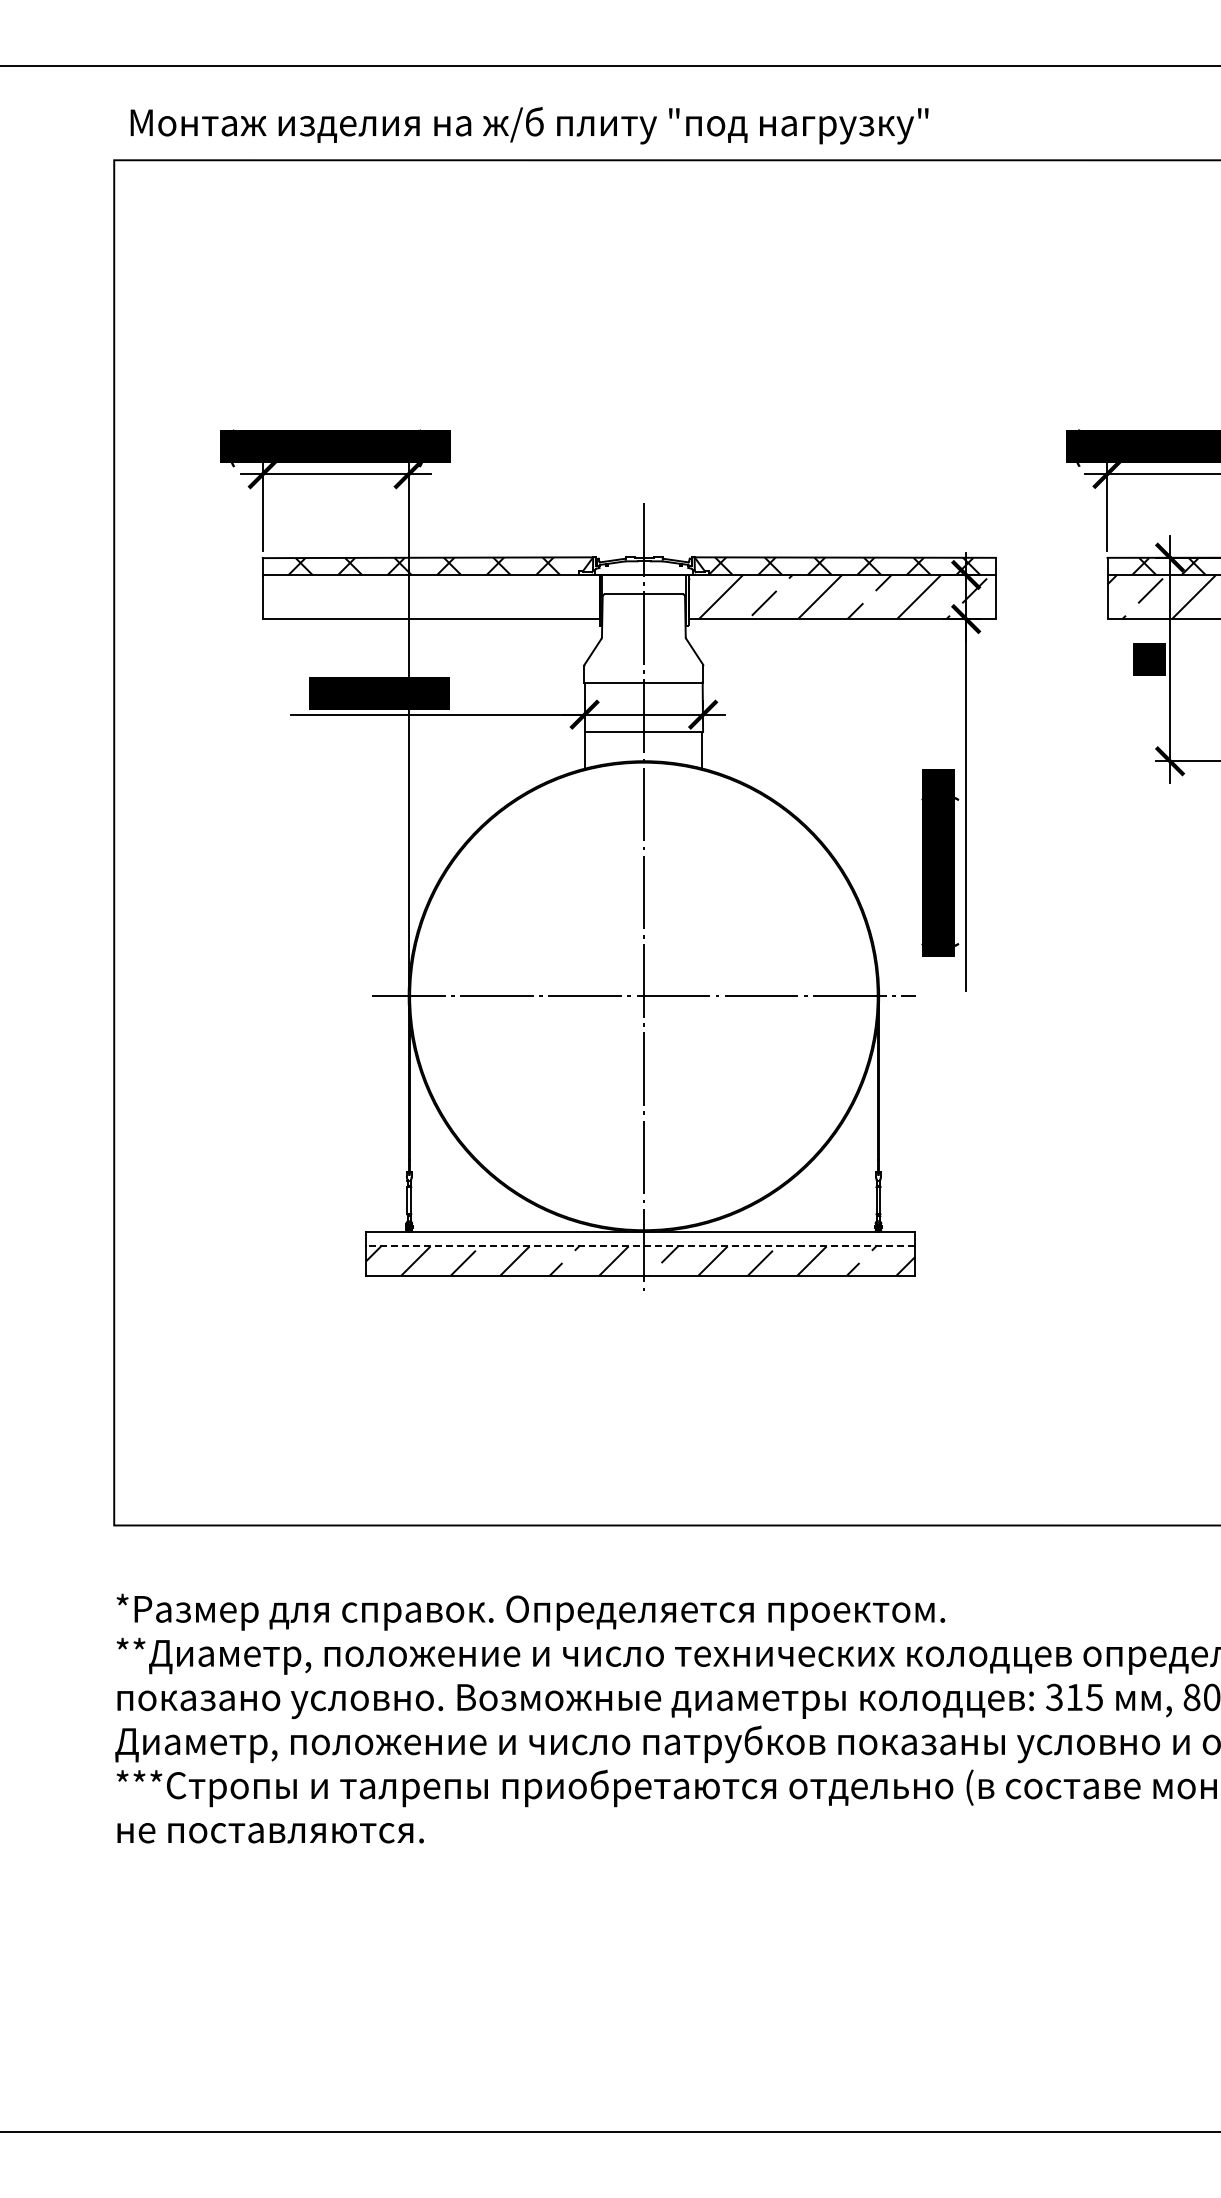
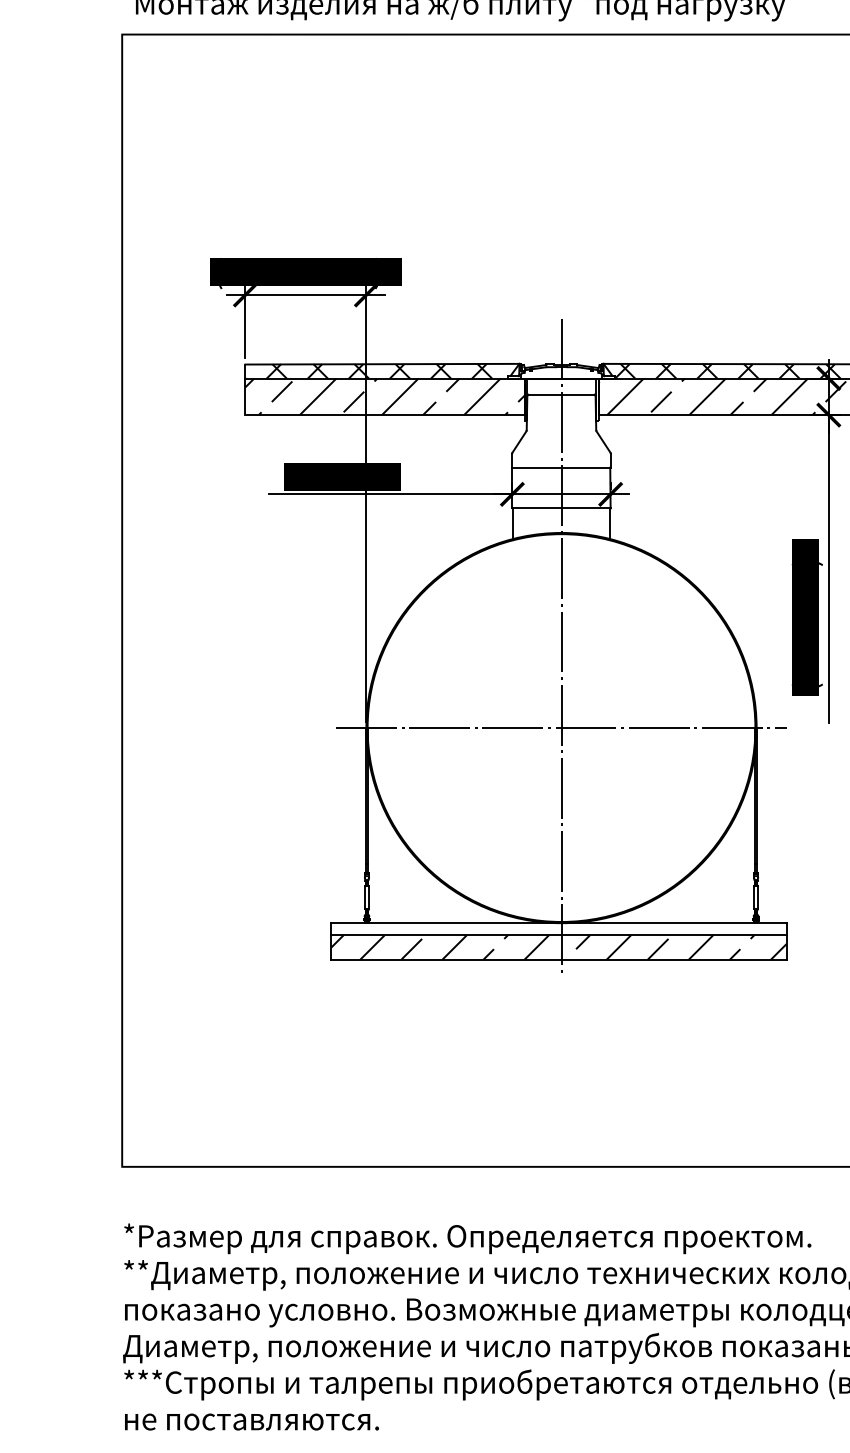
hatch: (430, 597) -> (384, 397), added
line: (640, 1246) -> (558, 935), dashed -> solid

